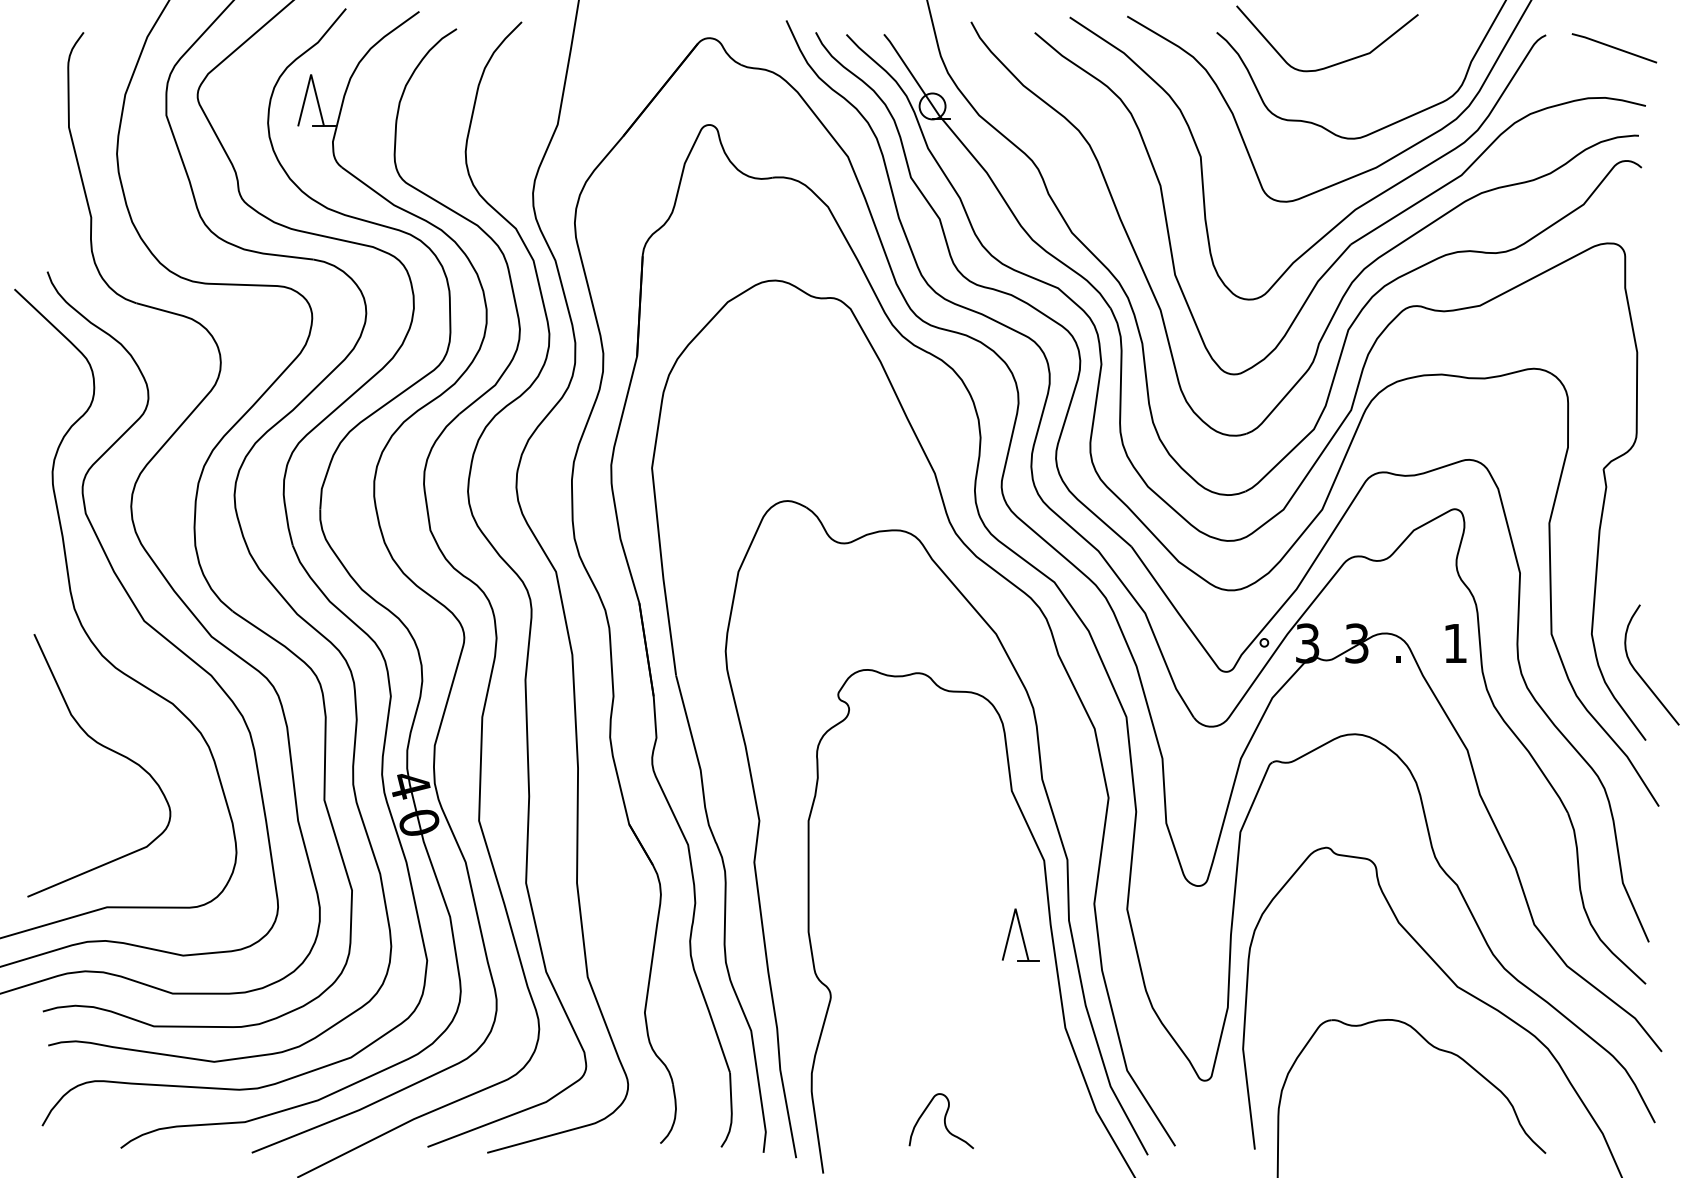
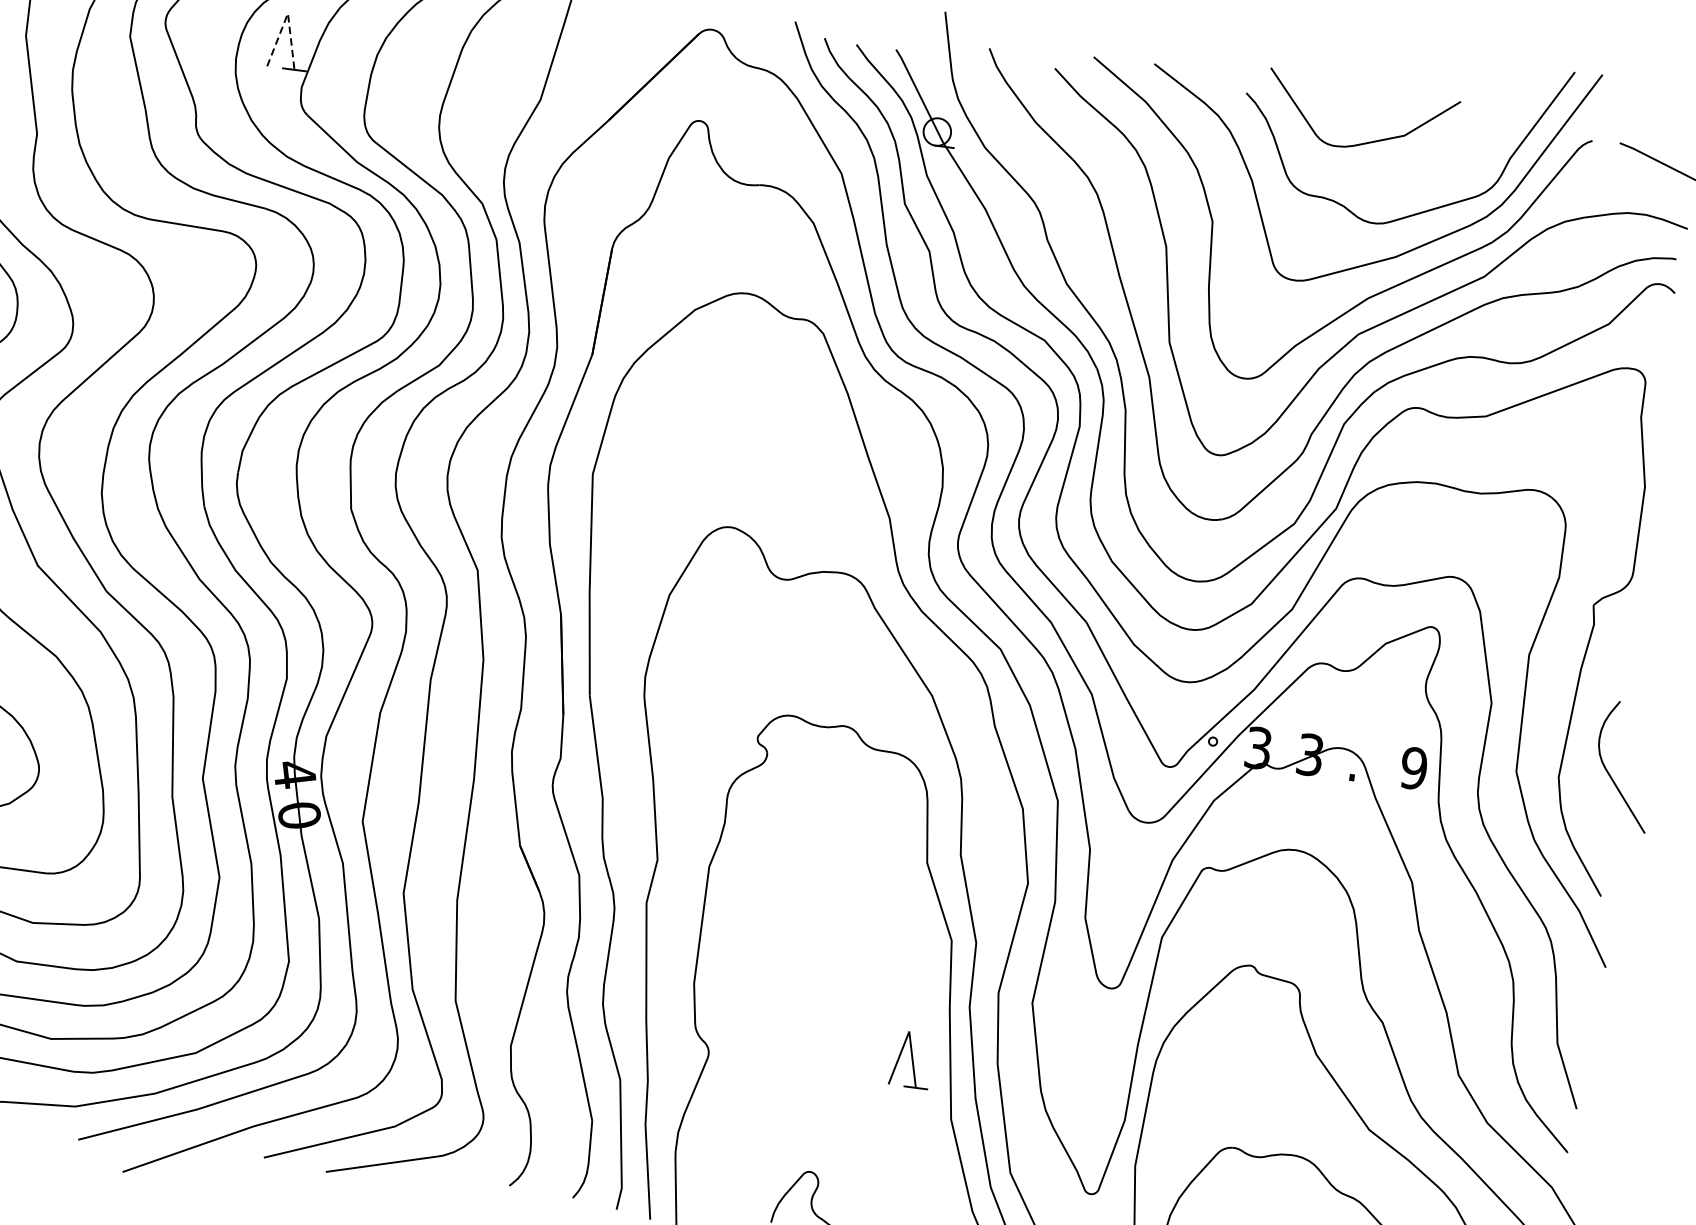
line: (311, 74) -> (288, 13), solid -> dashed
text: (1455, 643) -> (1414, 768), 1 -> 9
curve: (1639, 673) -> (1610, 773), moved
part: (1020, 934) -> (910, 1059), moved

